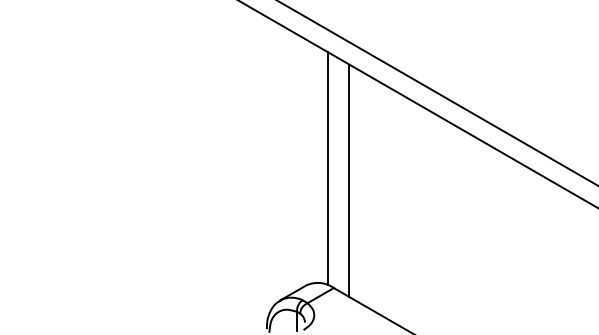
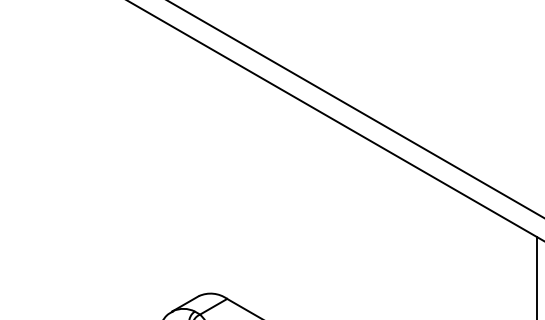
line: (327, 168) -> (220, 175), removed
line: (349, 180) -> (243, 187), removed

